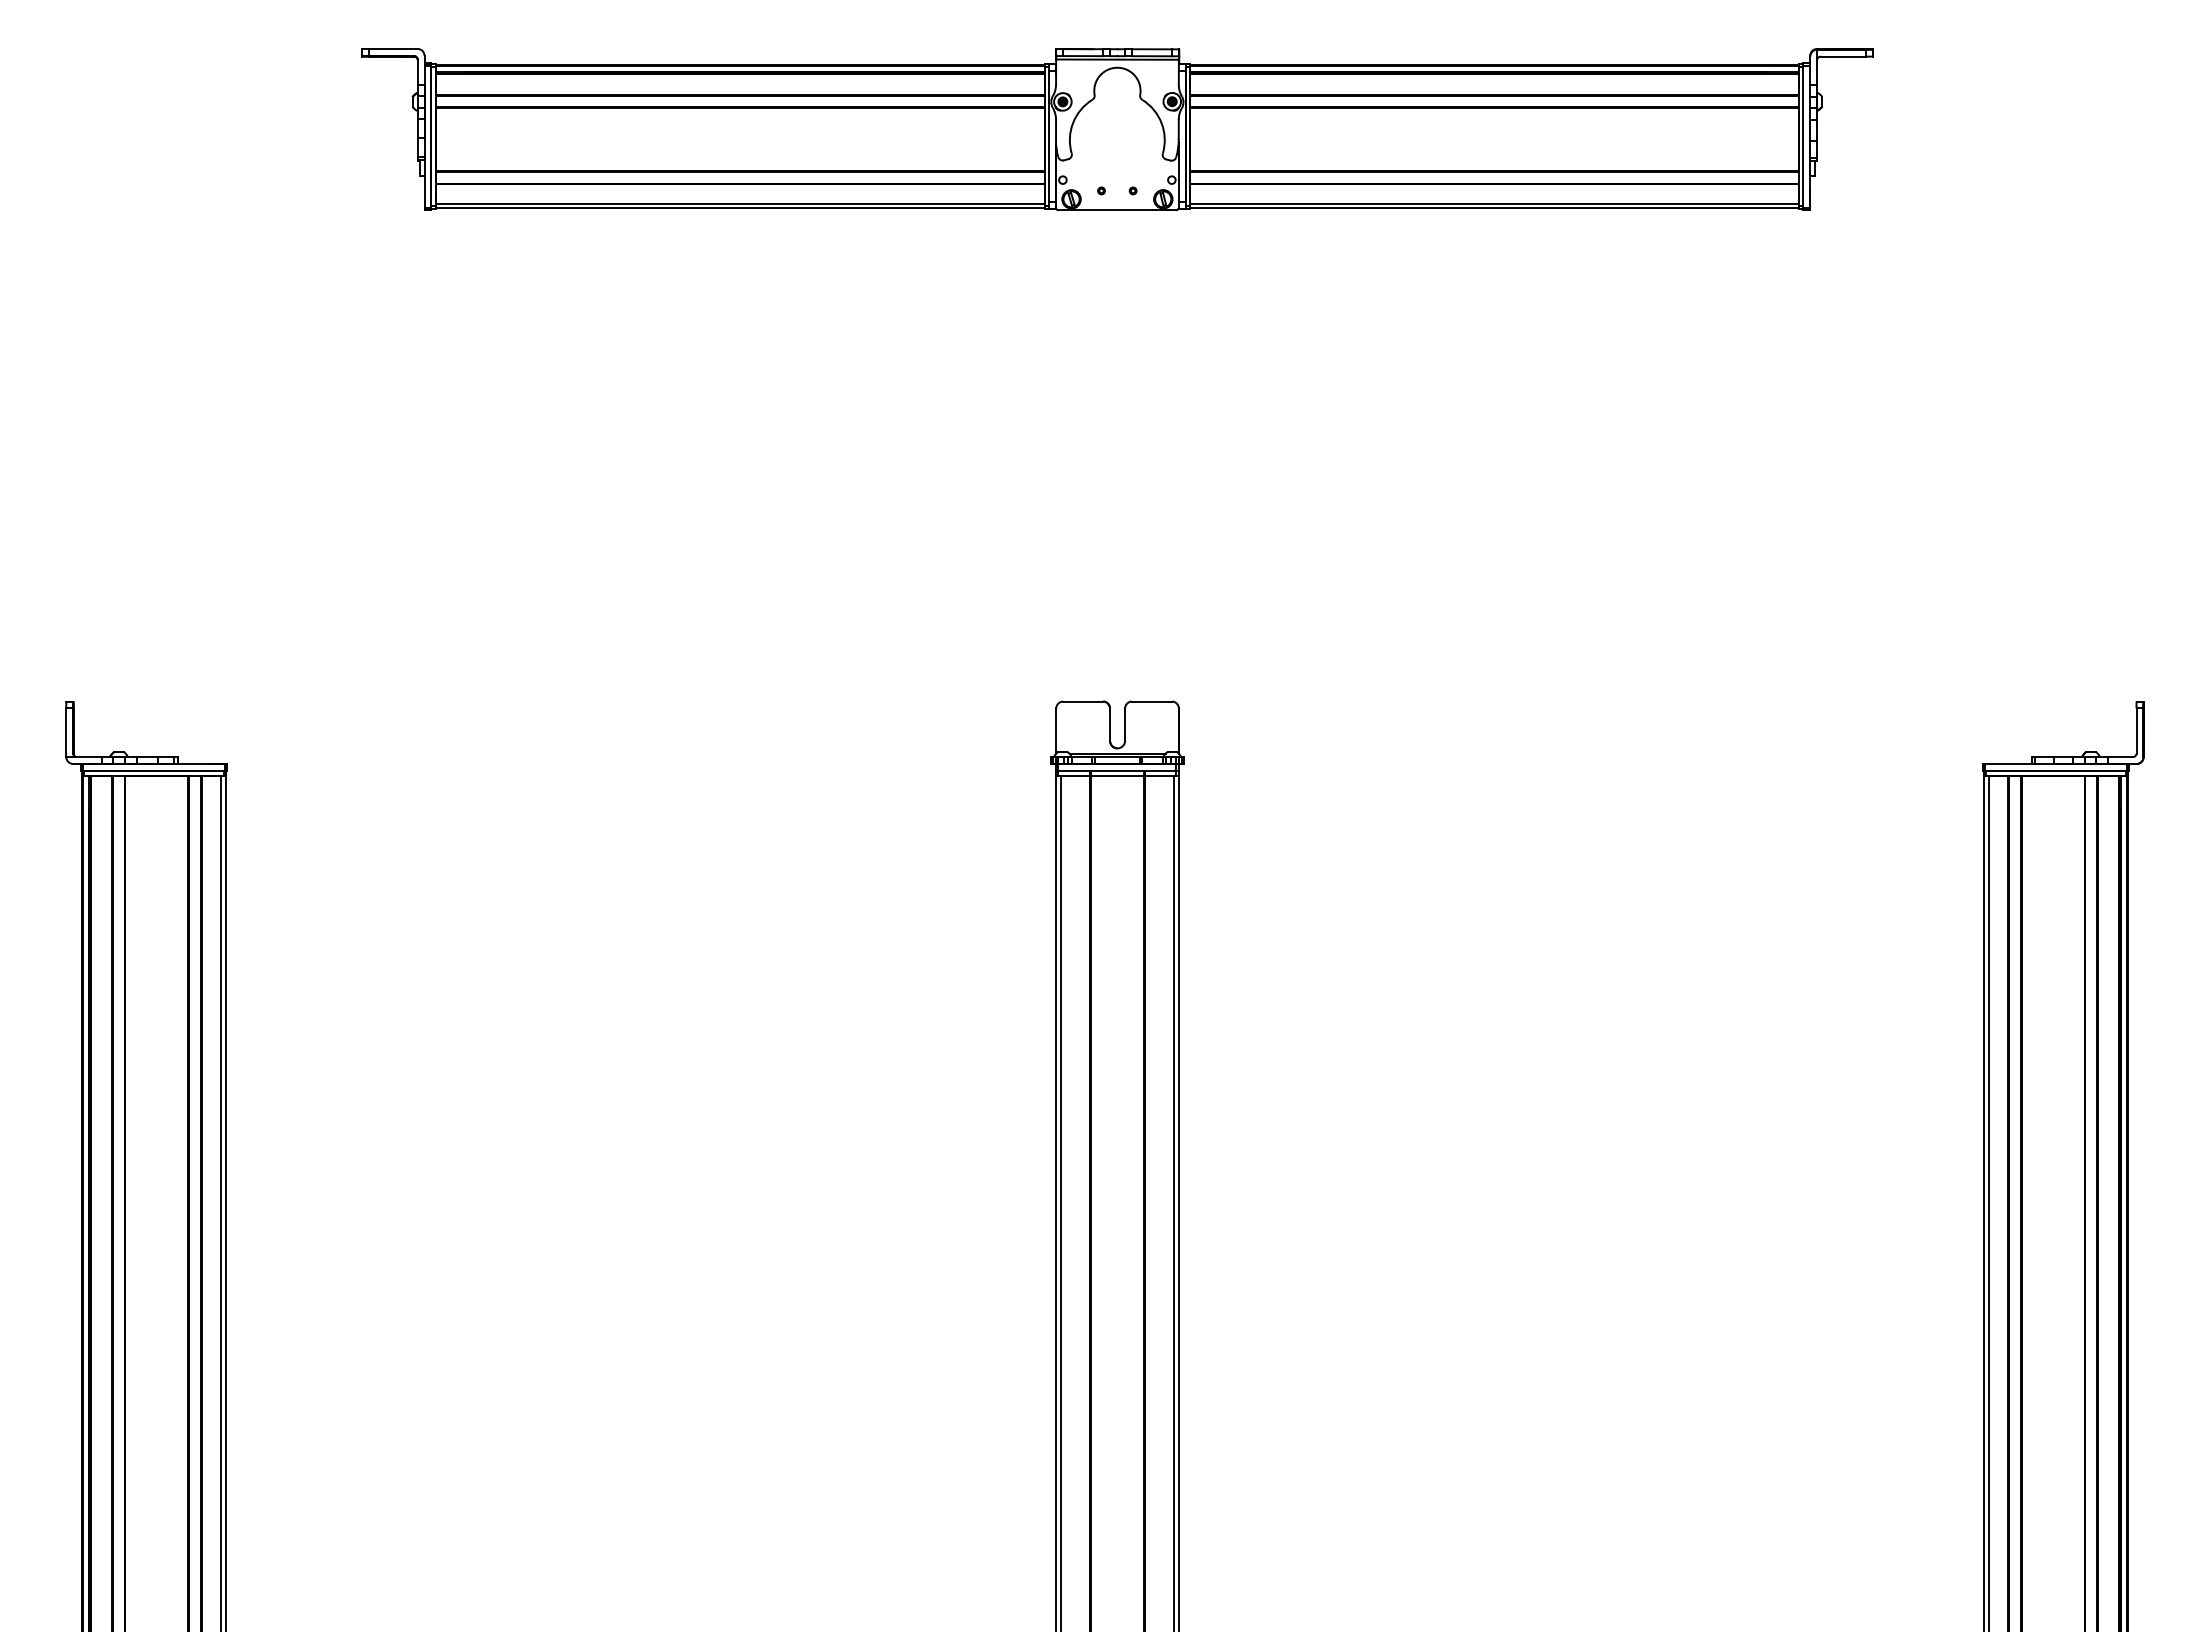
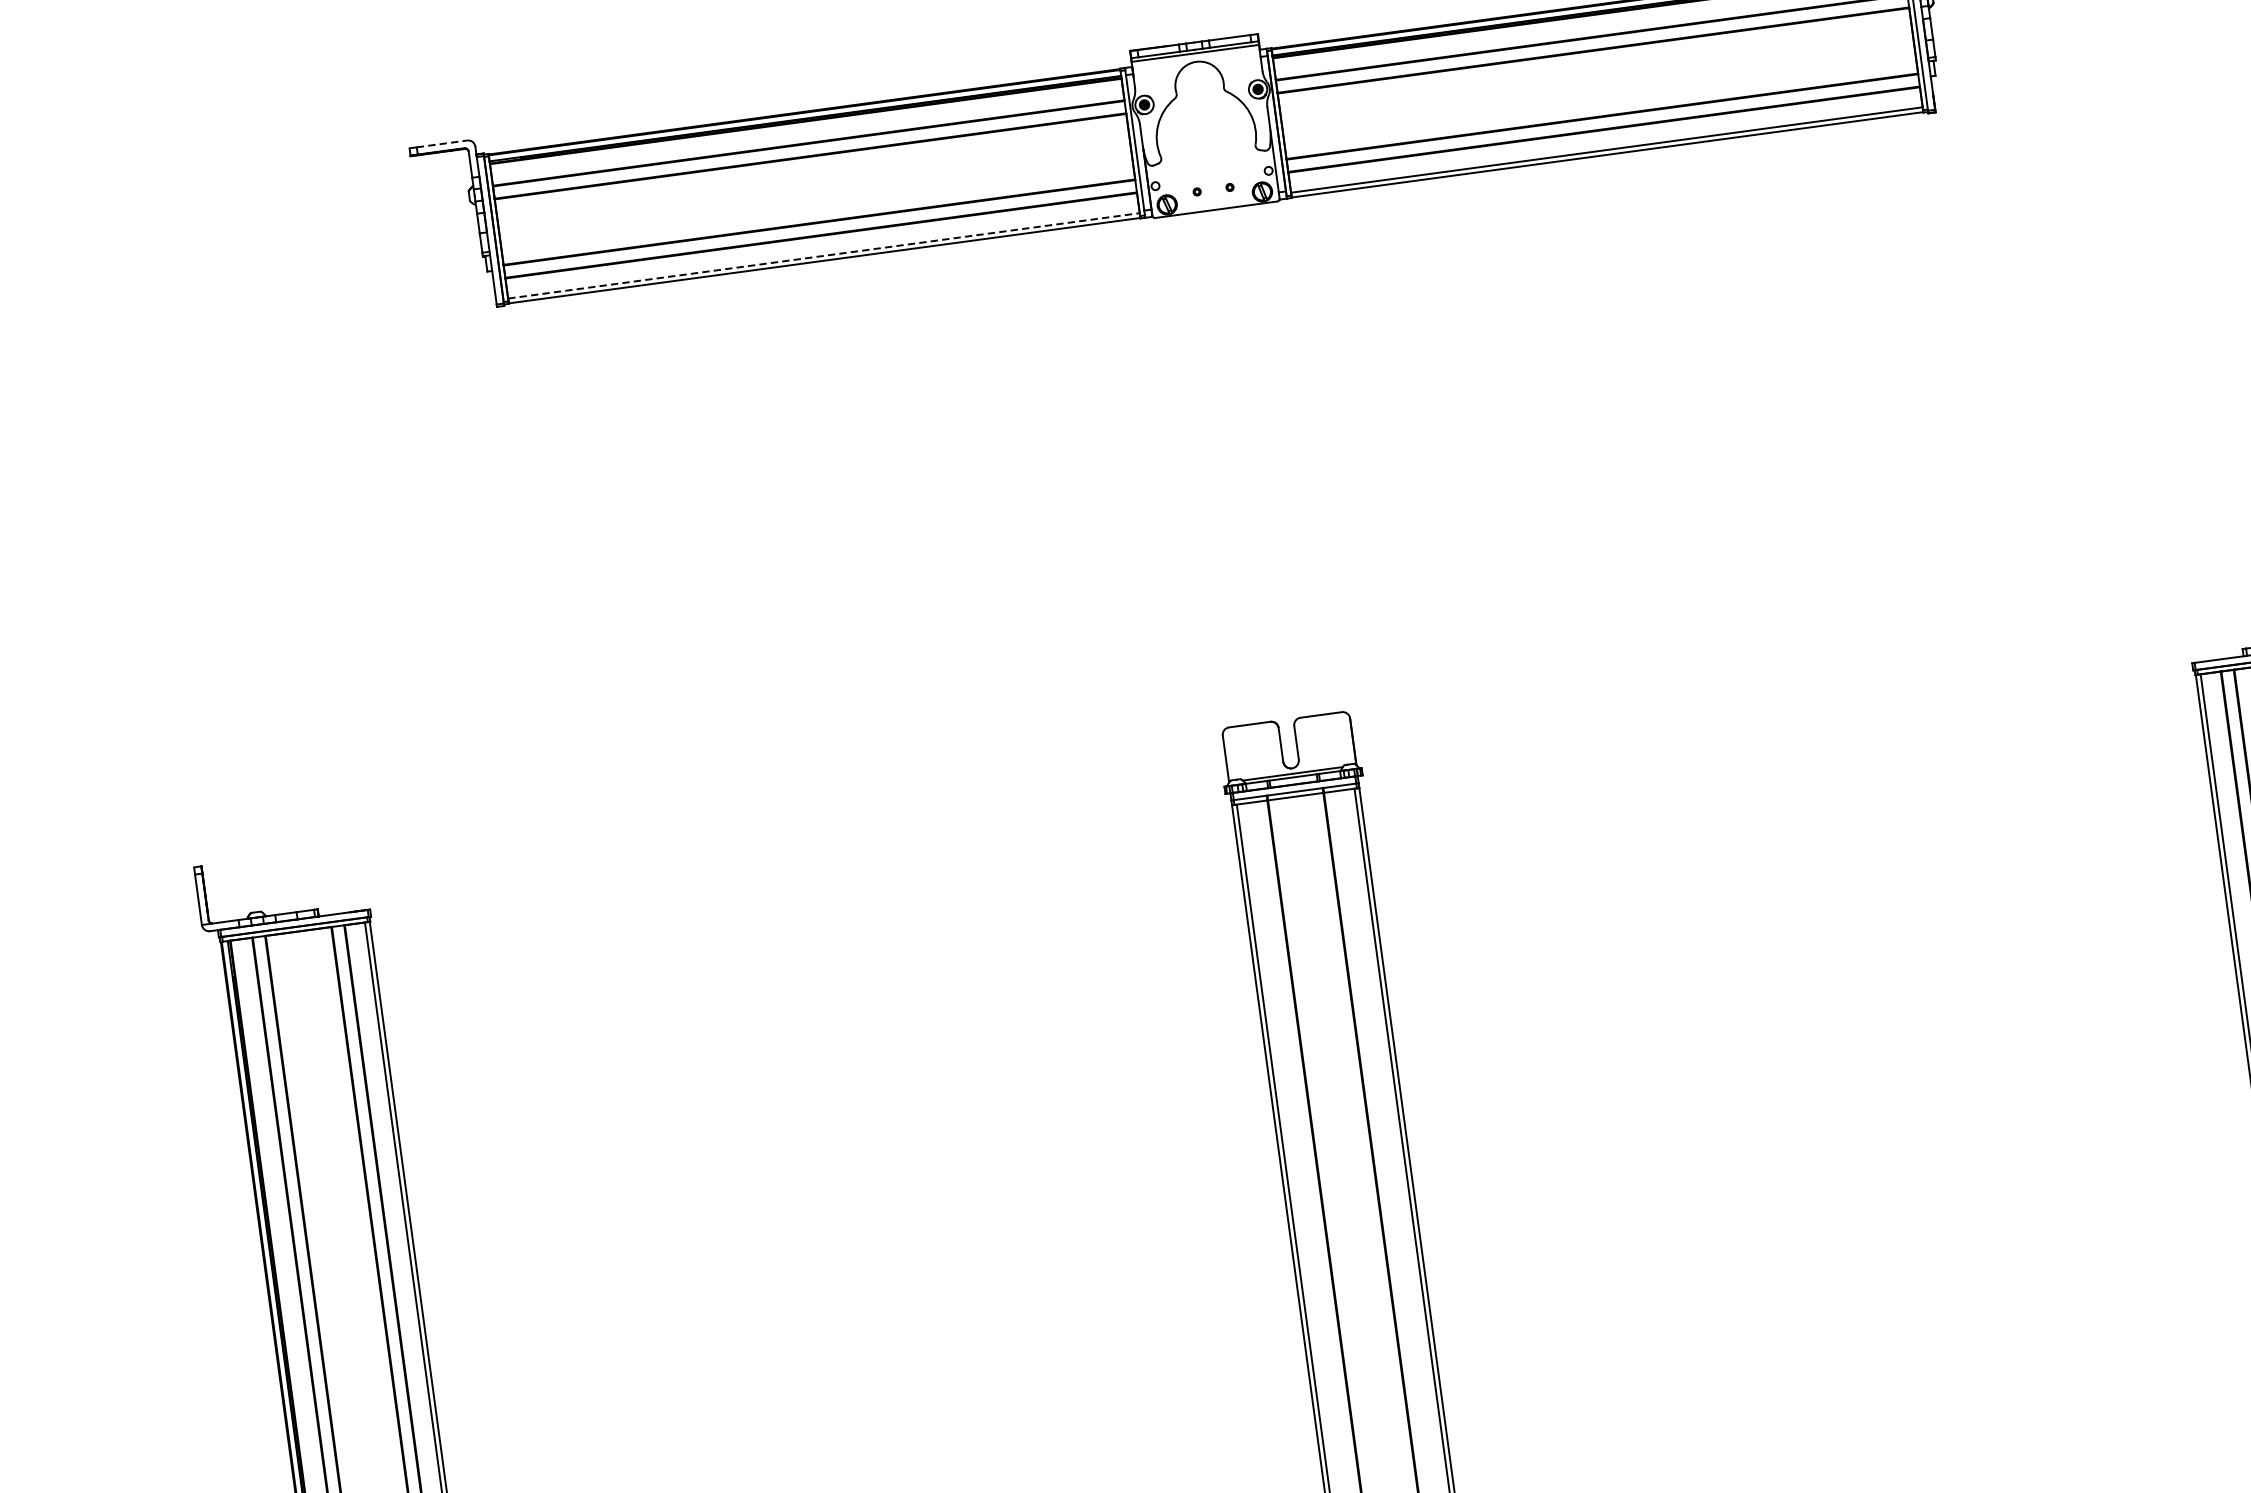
line: (393, 48) -> (442, 143), solid -> dashed
line: (740, 203) -> (824, 255), solid -> dashed

